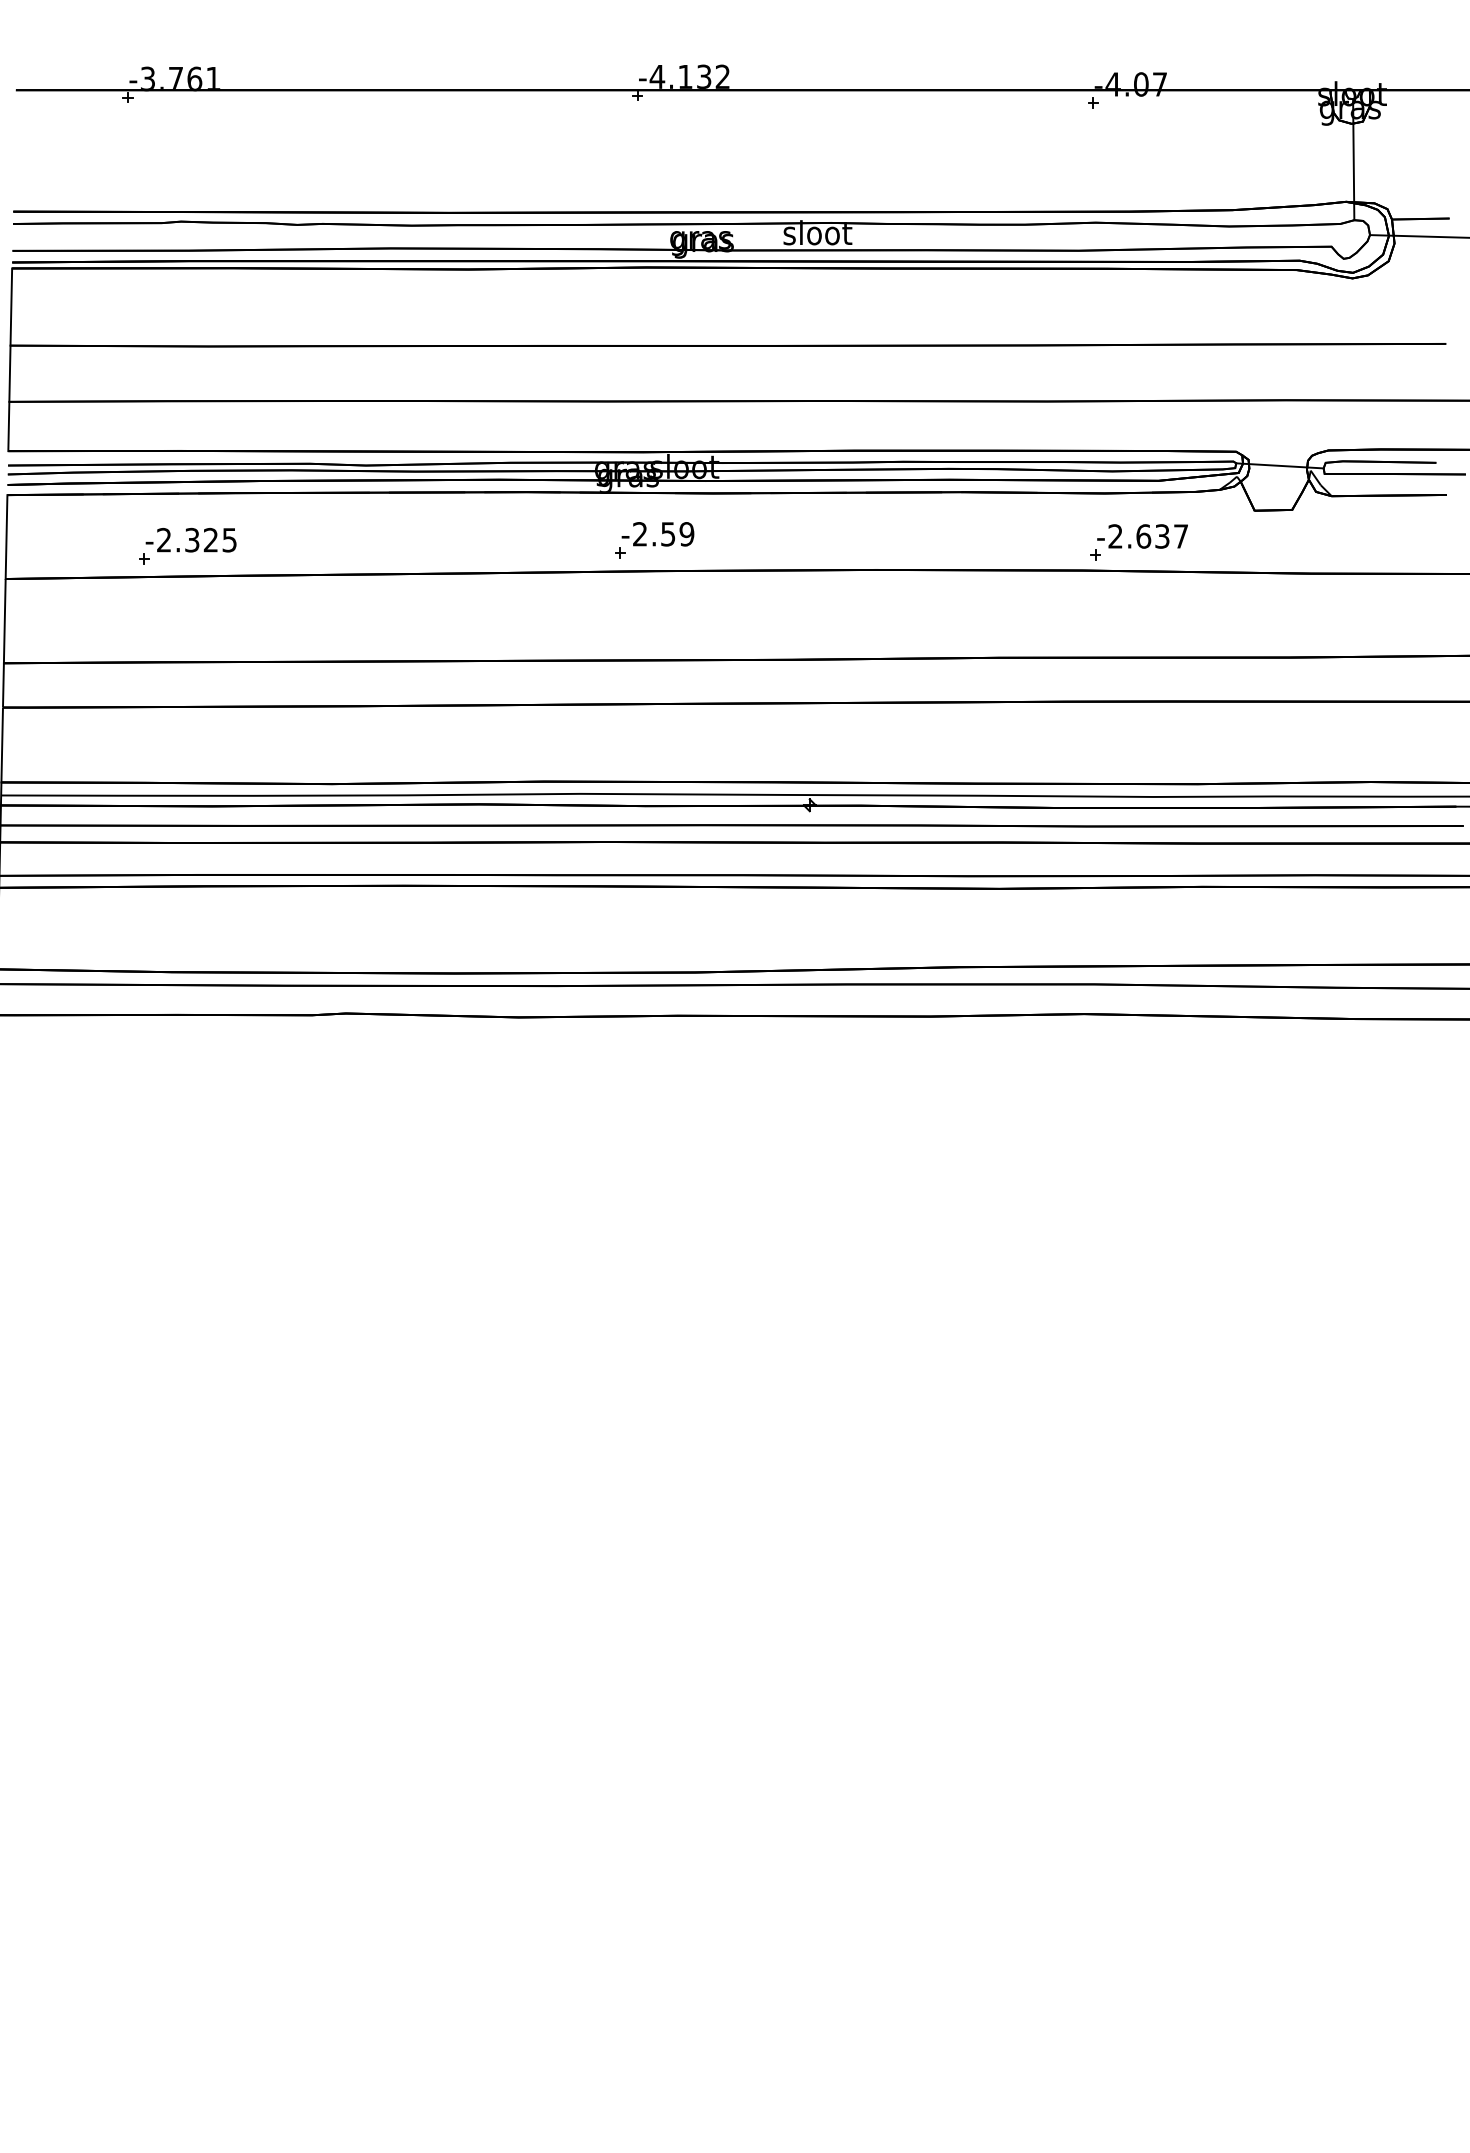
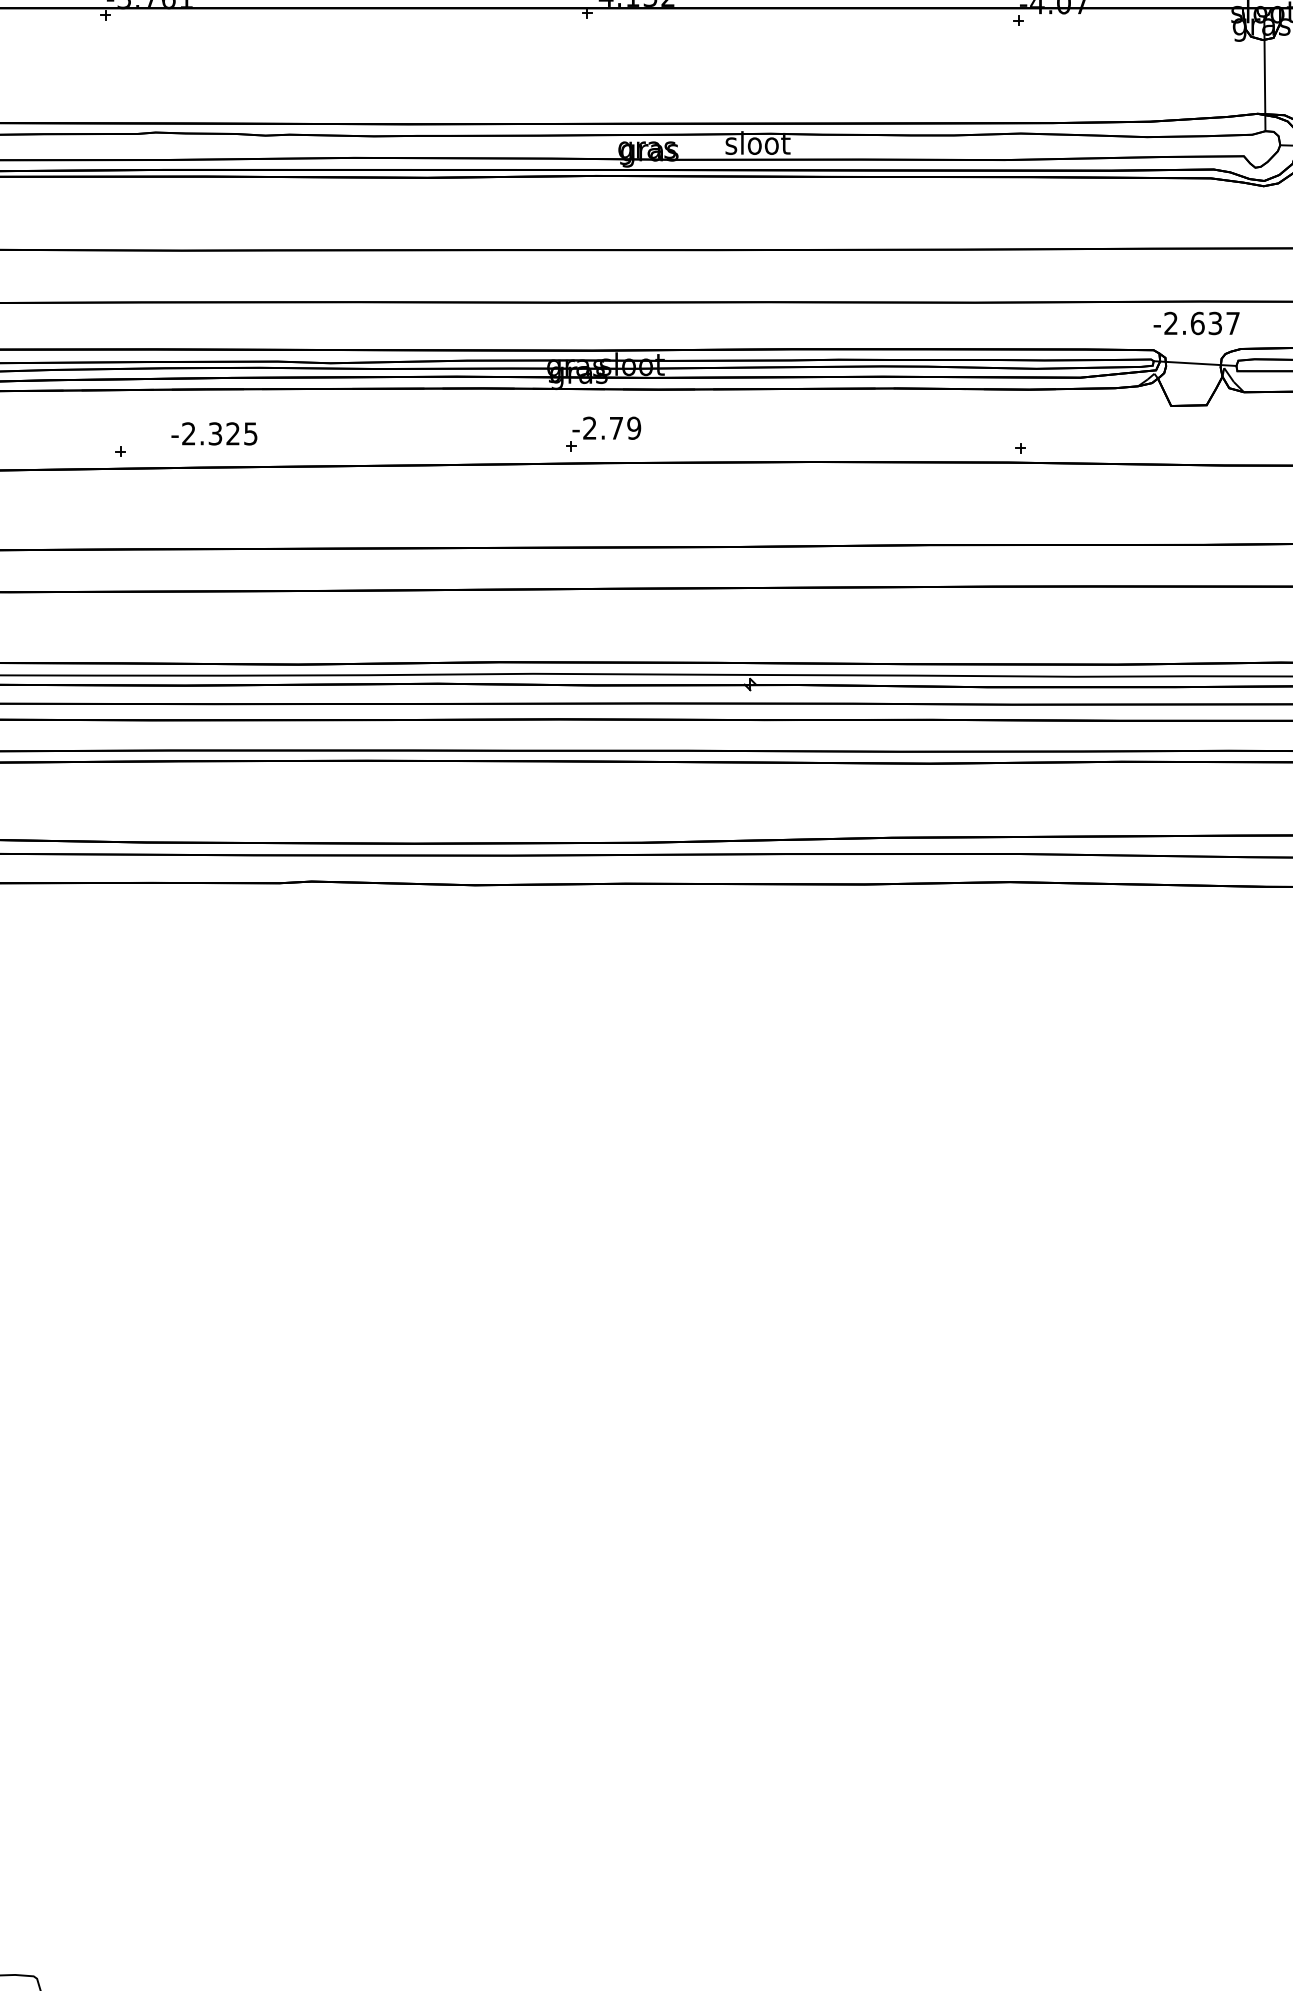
text: (668, 534) -> (616, 428), -2.59 -> -2.79
text: (1142, 536) -> (1196, 323), moved
text: (190, 540) -> (213, 434), moved

